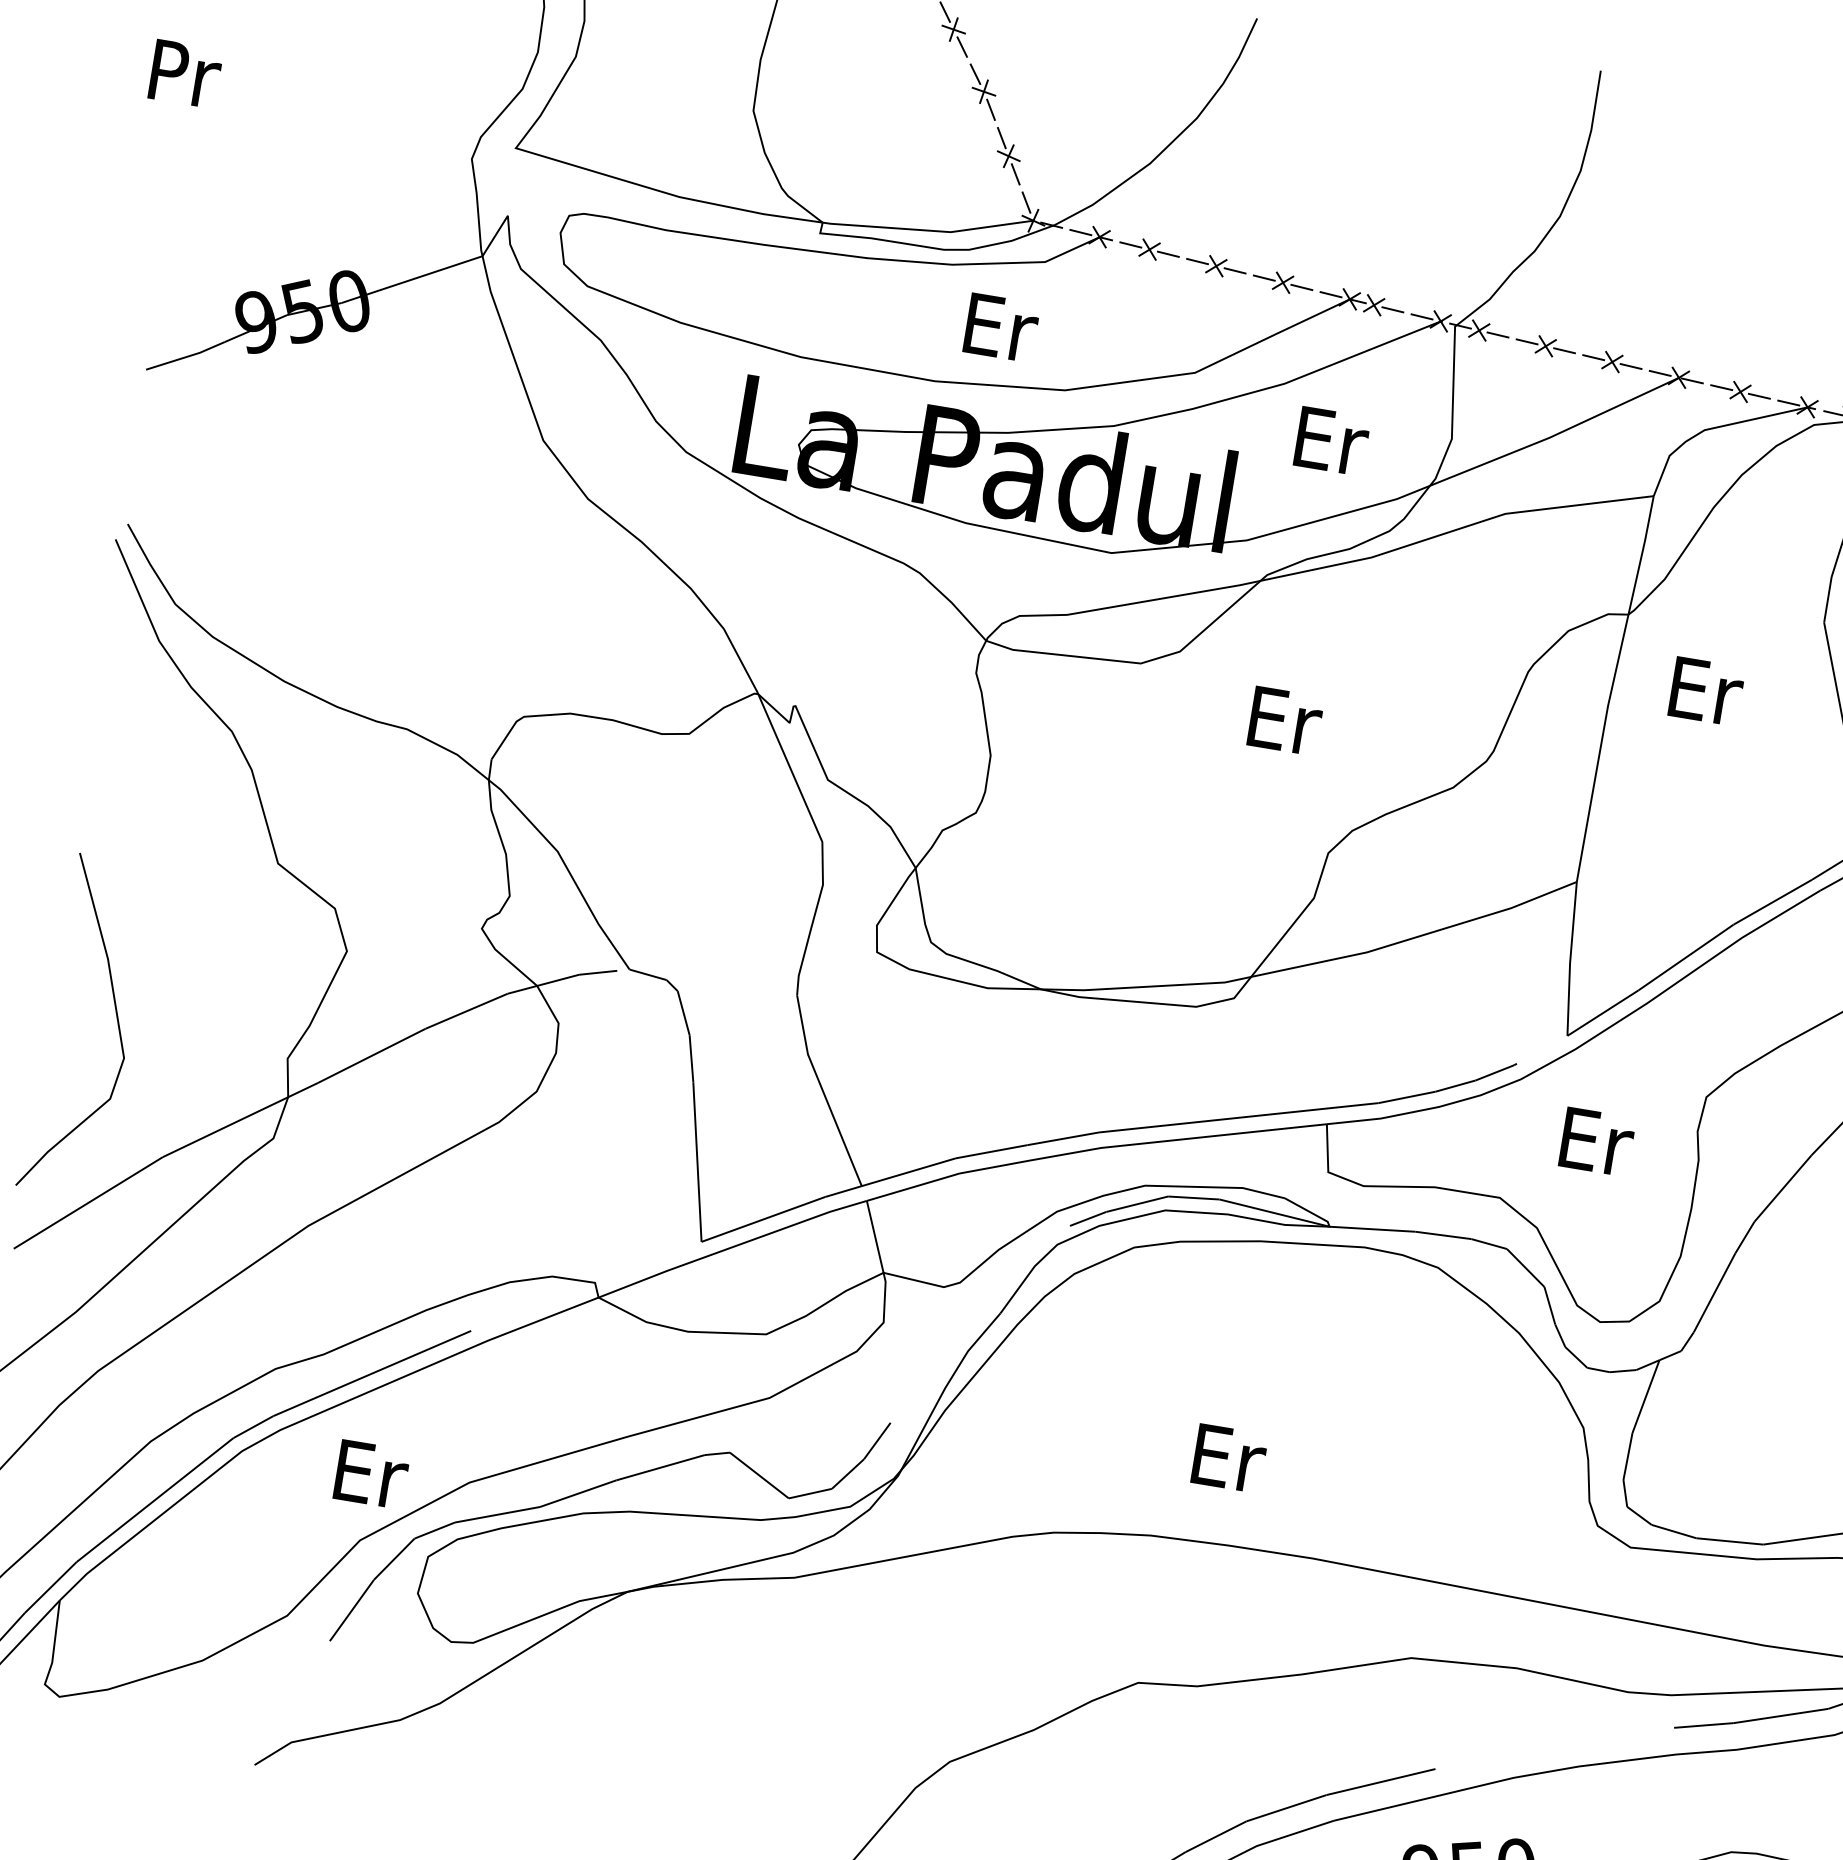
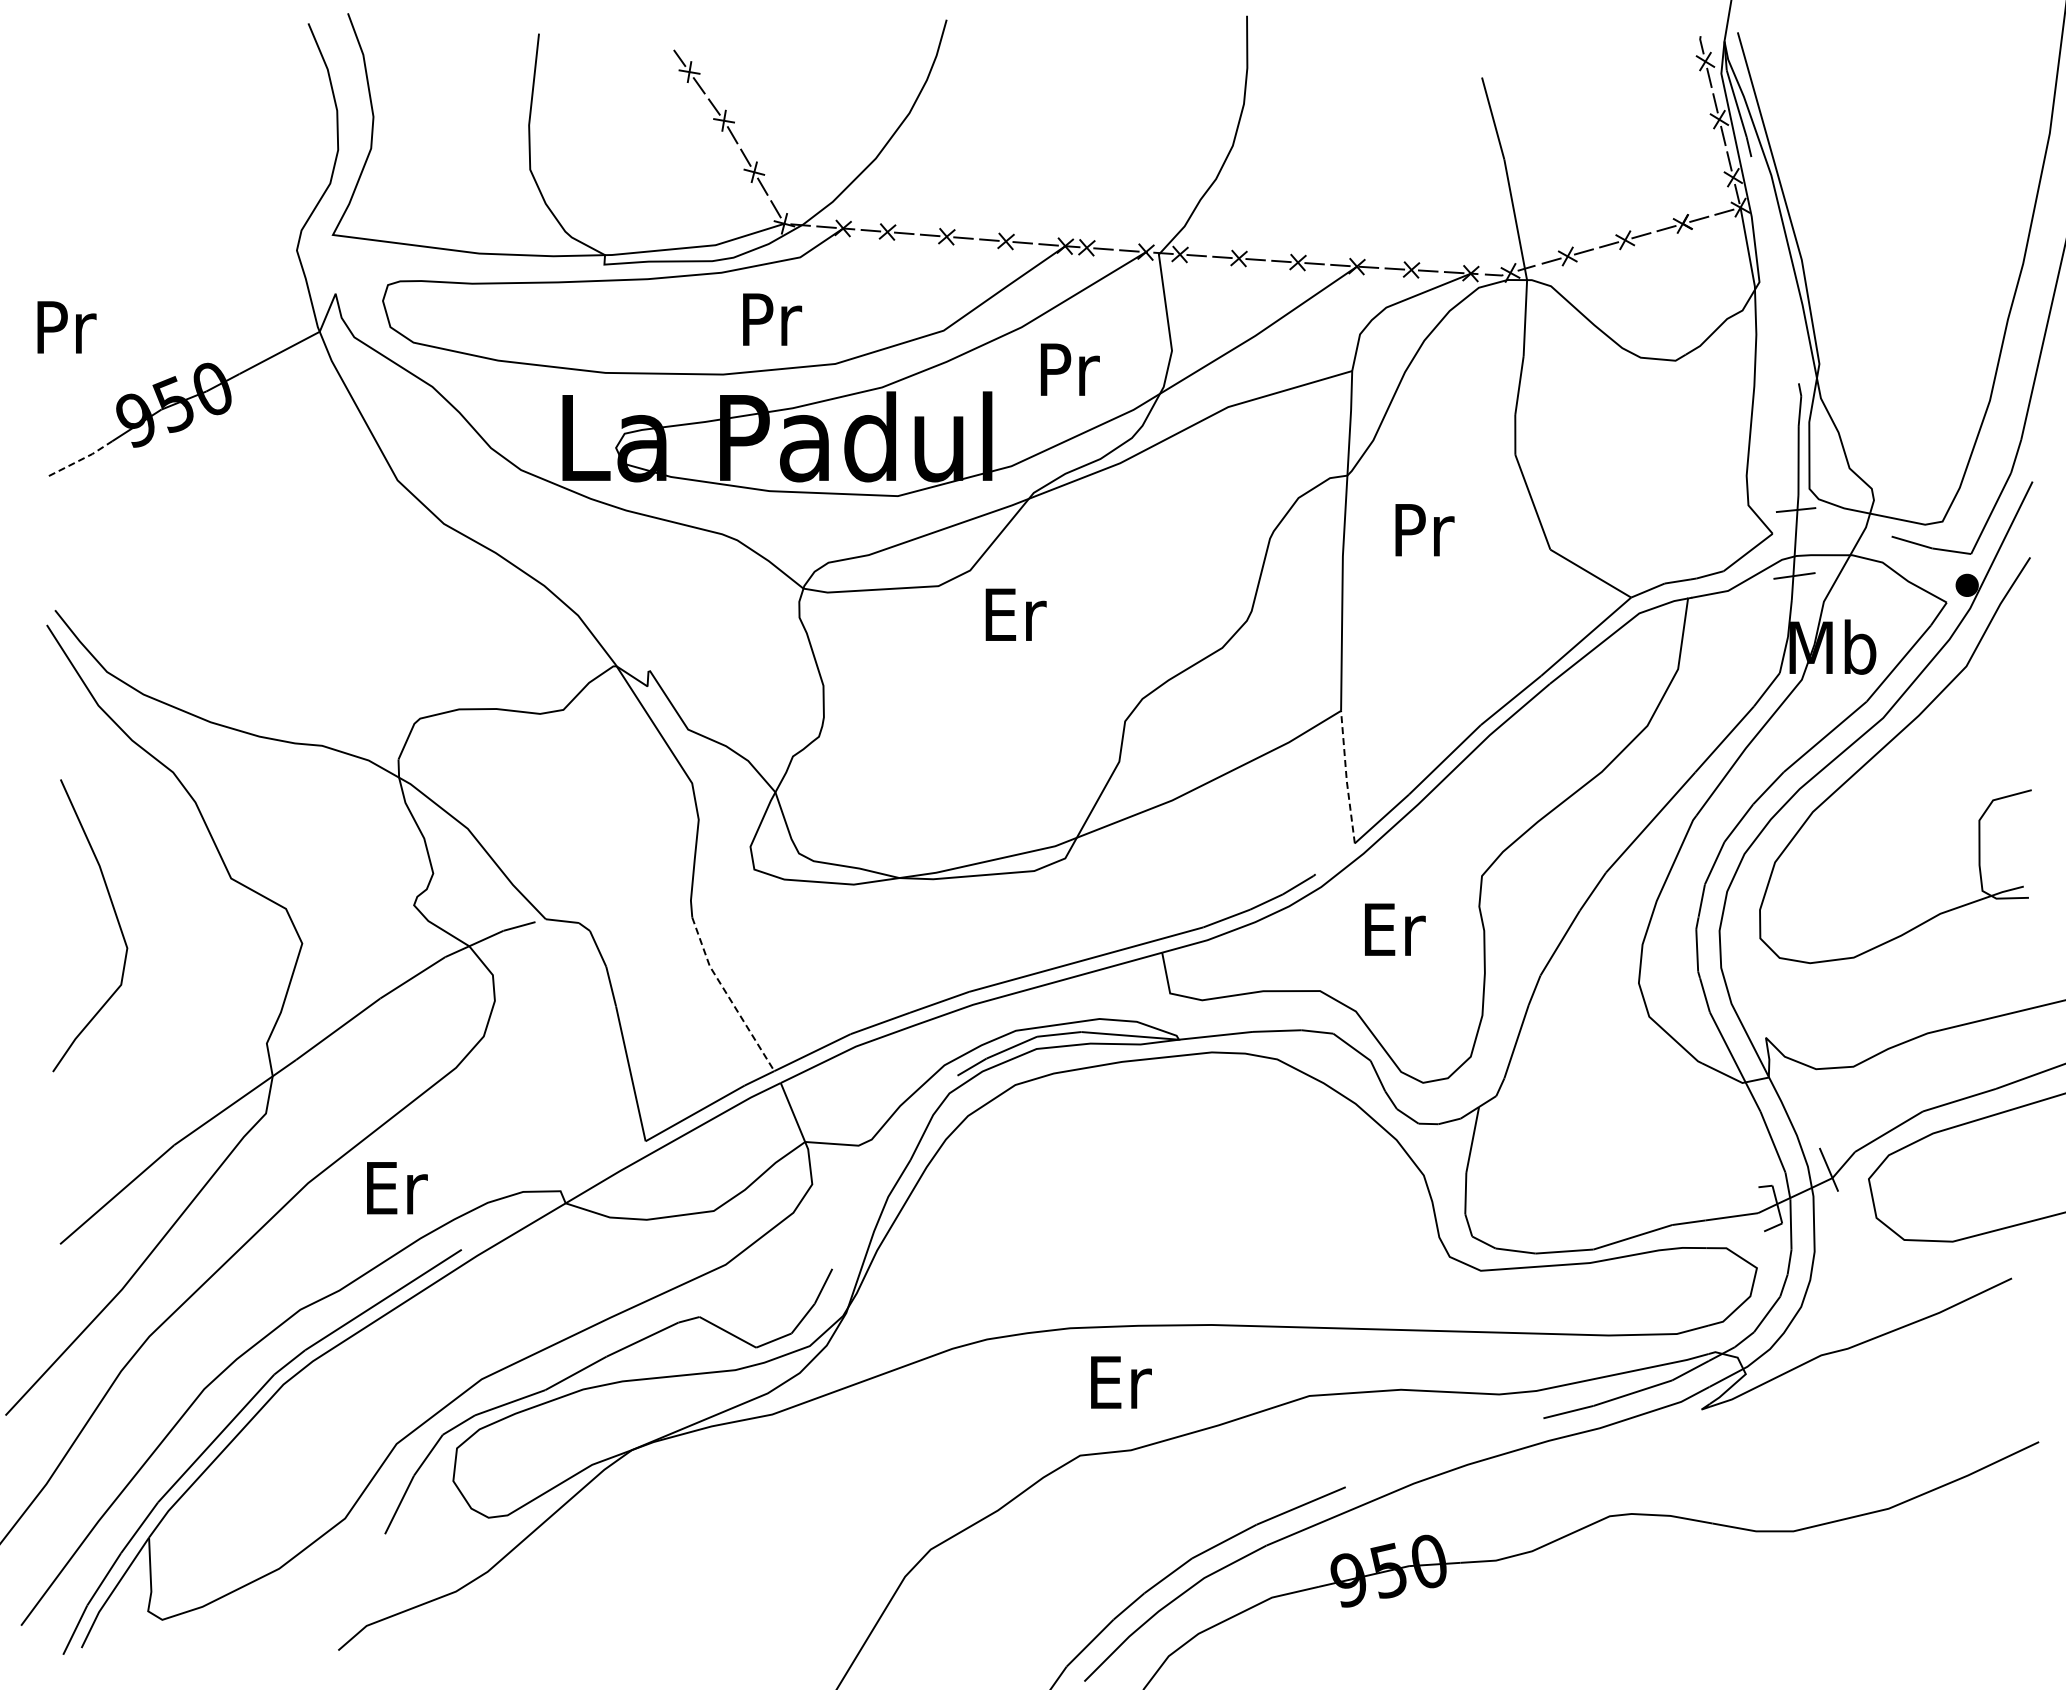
text: (185, 74) -> (66, 327), moved
text: (1001, 327) -> (772, 319), Er -> Pr
line: (186, 356) -> (81, 459), solid -> dashed
text: (1332, 441) -> (1070, 369), Er -> Pr
text: (1706, 691) -> (1424, 530), Er -> Pr
text: (1284, 720) -> (1015, 614), moved
line: (1570, 959) -> (1346, 777), solid -> dashed
curve: (116, 1019) -> (115, 916), moved
line: (823, 1092) -> (728, 996), solid -> dashed
text: (1229, 1458) -> (1121, 1382), moved
text: (371, 1474) -> (397, 1188), moved

